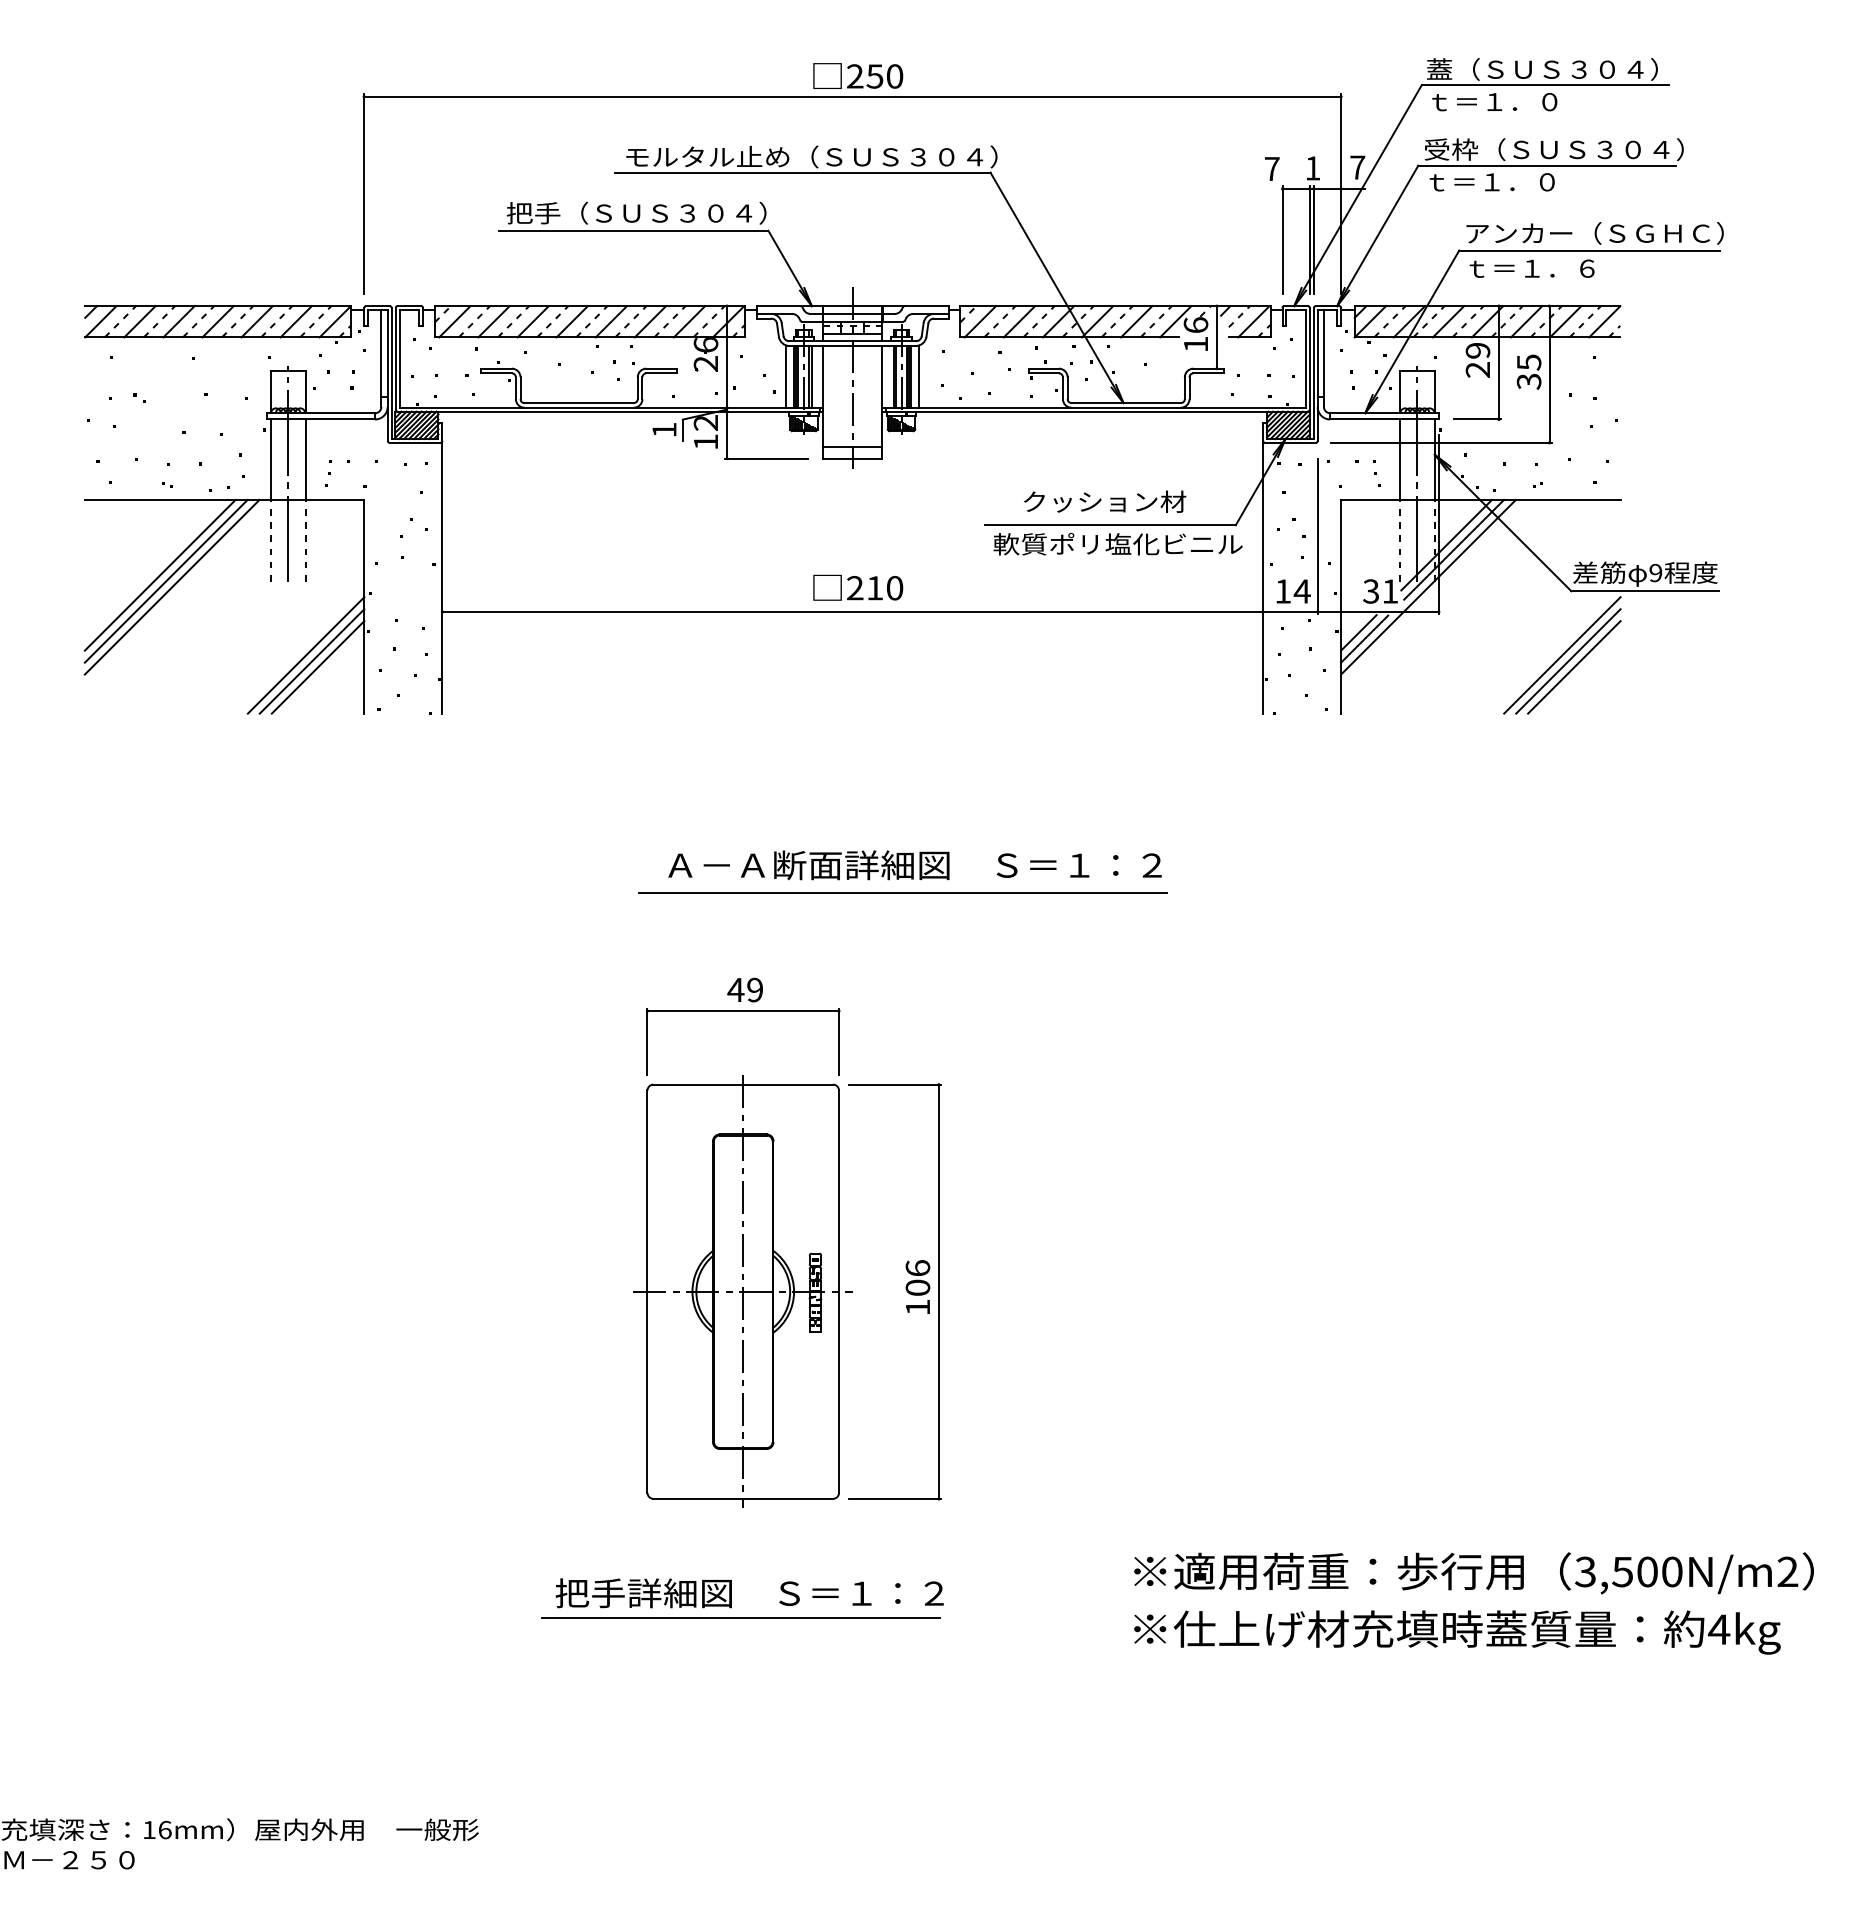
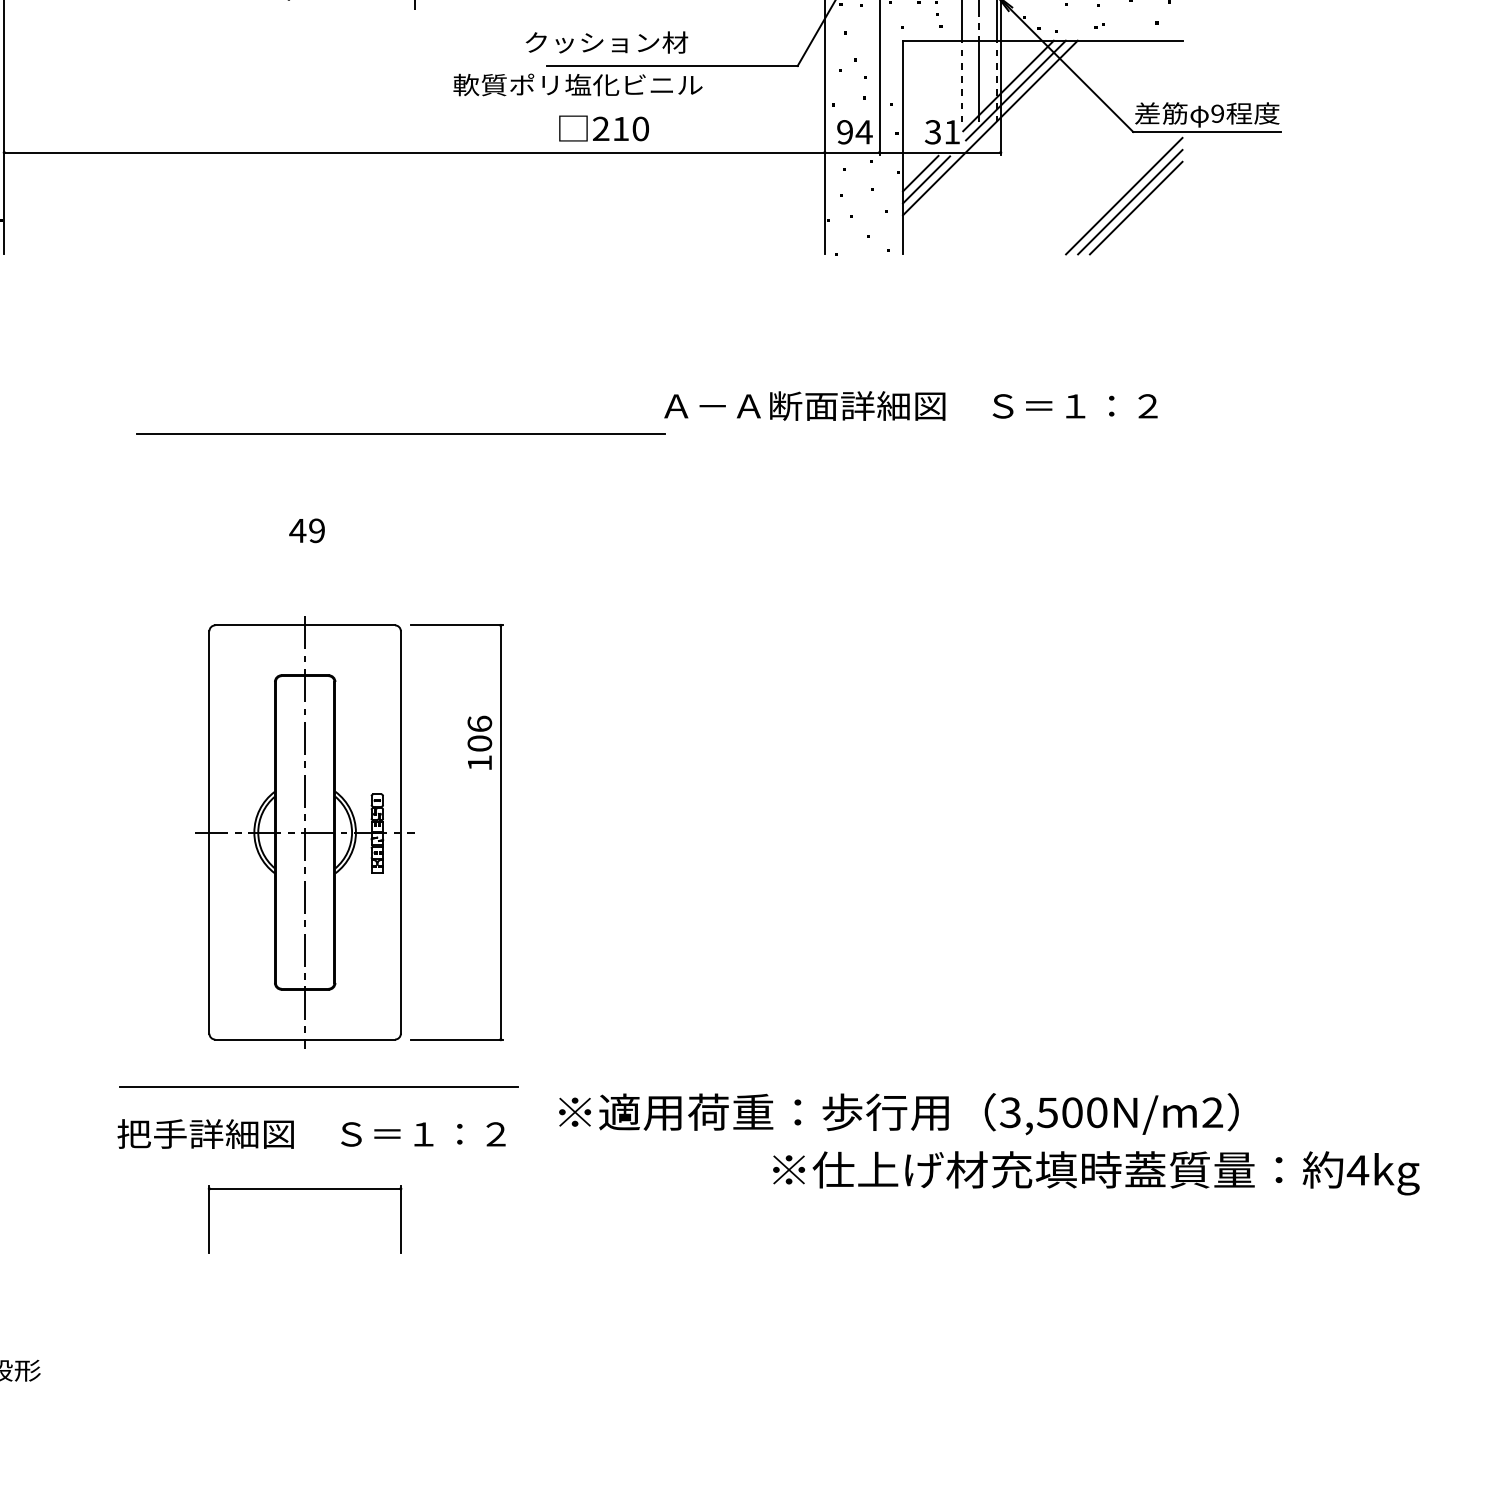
text: (1105, 501) -> (607, 42), moved
text: (1117, 544) -> (577, 85), moved
text: (858, 587) -> (604, 128), moved
text: (1282, 591) -> (844, 132), 14 -> 94
text: (914, 865) -> (910, 406), moved
line: (902, 892) -> (400, 433), moved
part: (743, 1011) -> (305, 1189), moved
text: (917, 1286) -> (479, 742), moved
text: (1473, 1573) -> (898, 1114), moved
line: (740, 1617) -> (318, 1086), moved
text: (1457, 1632) -> (1096, 1173), moved

